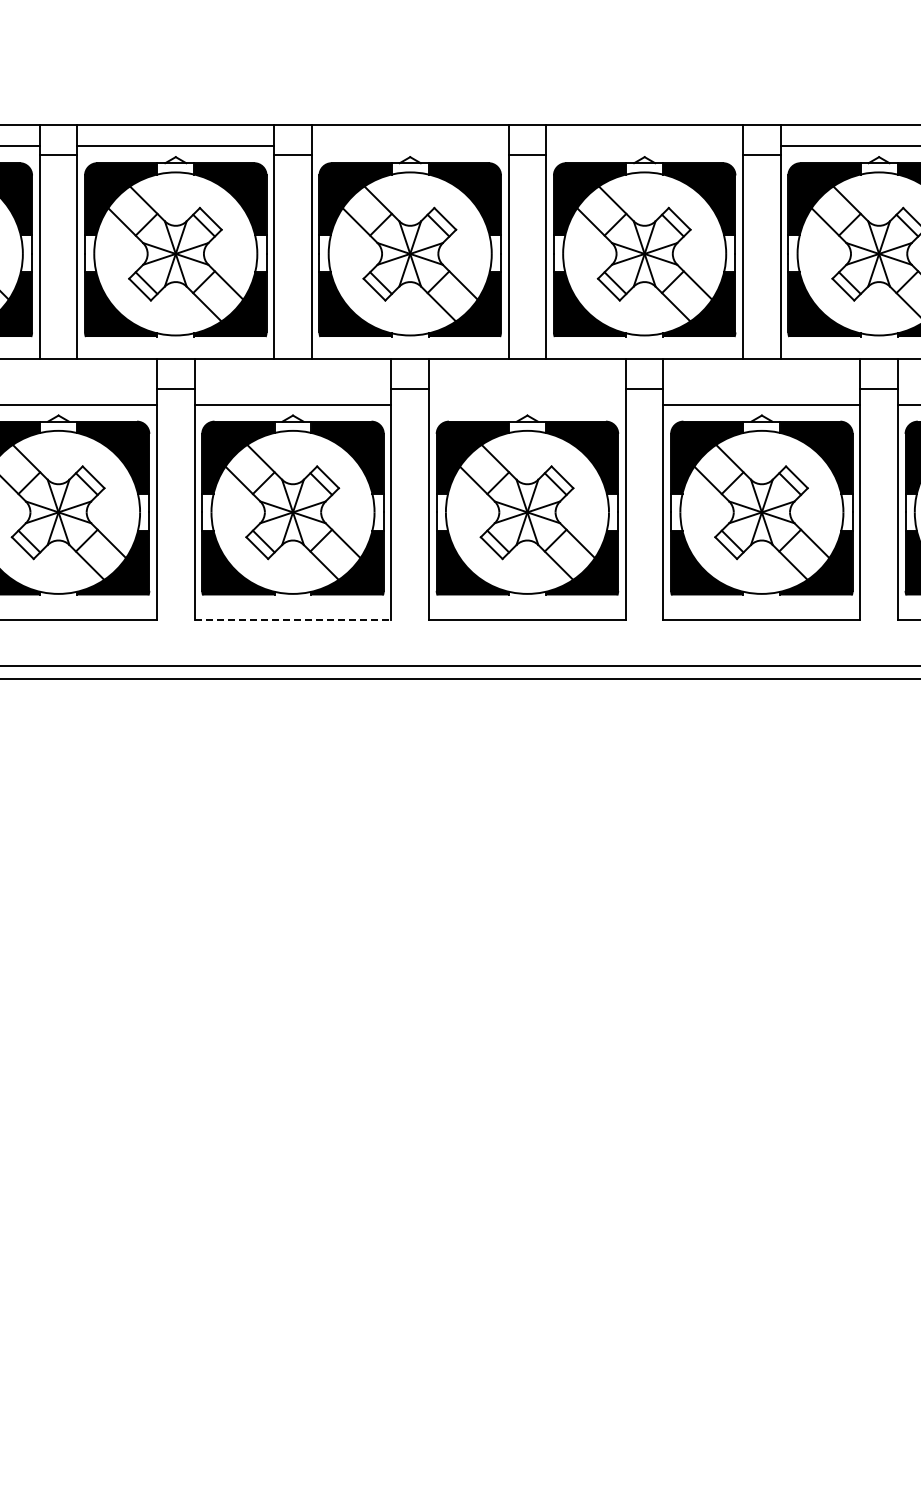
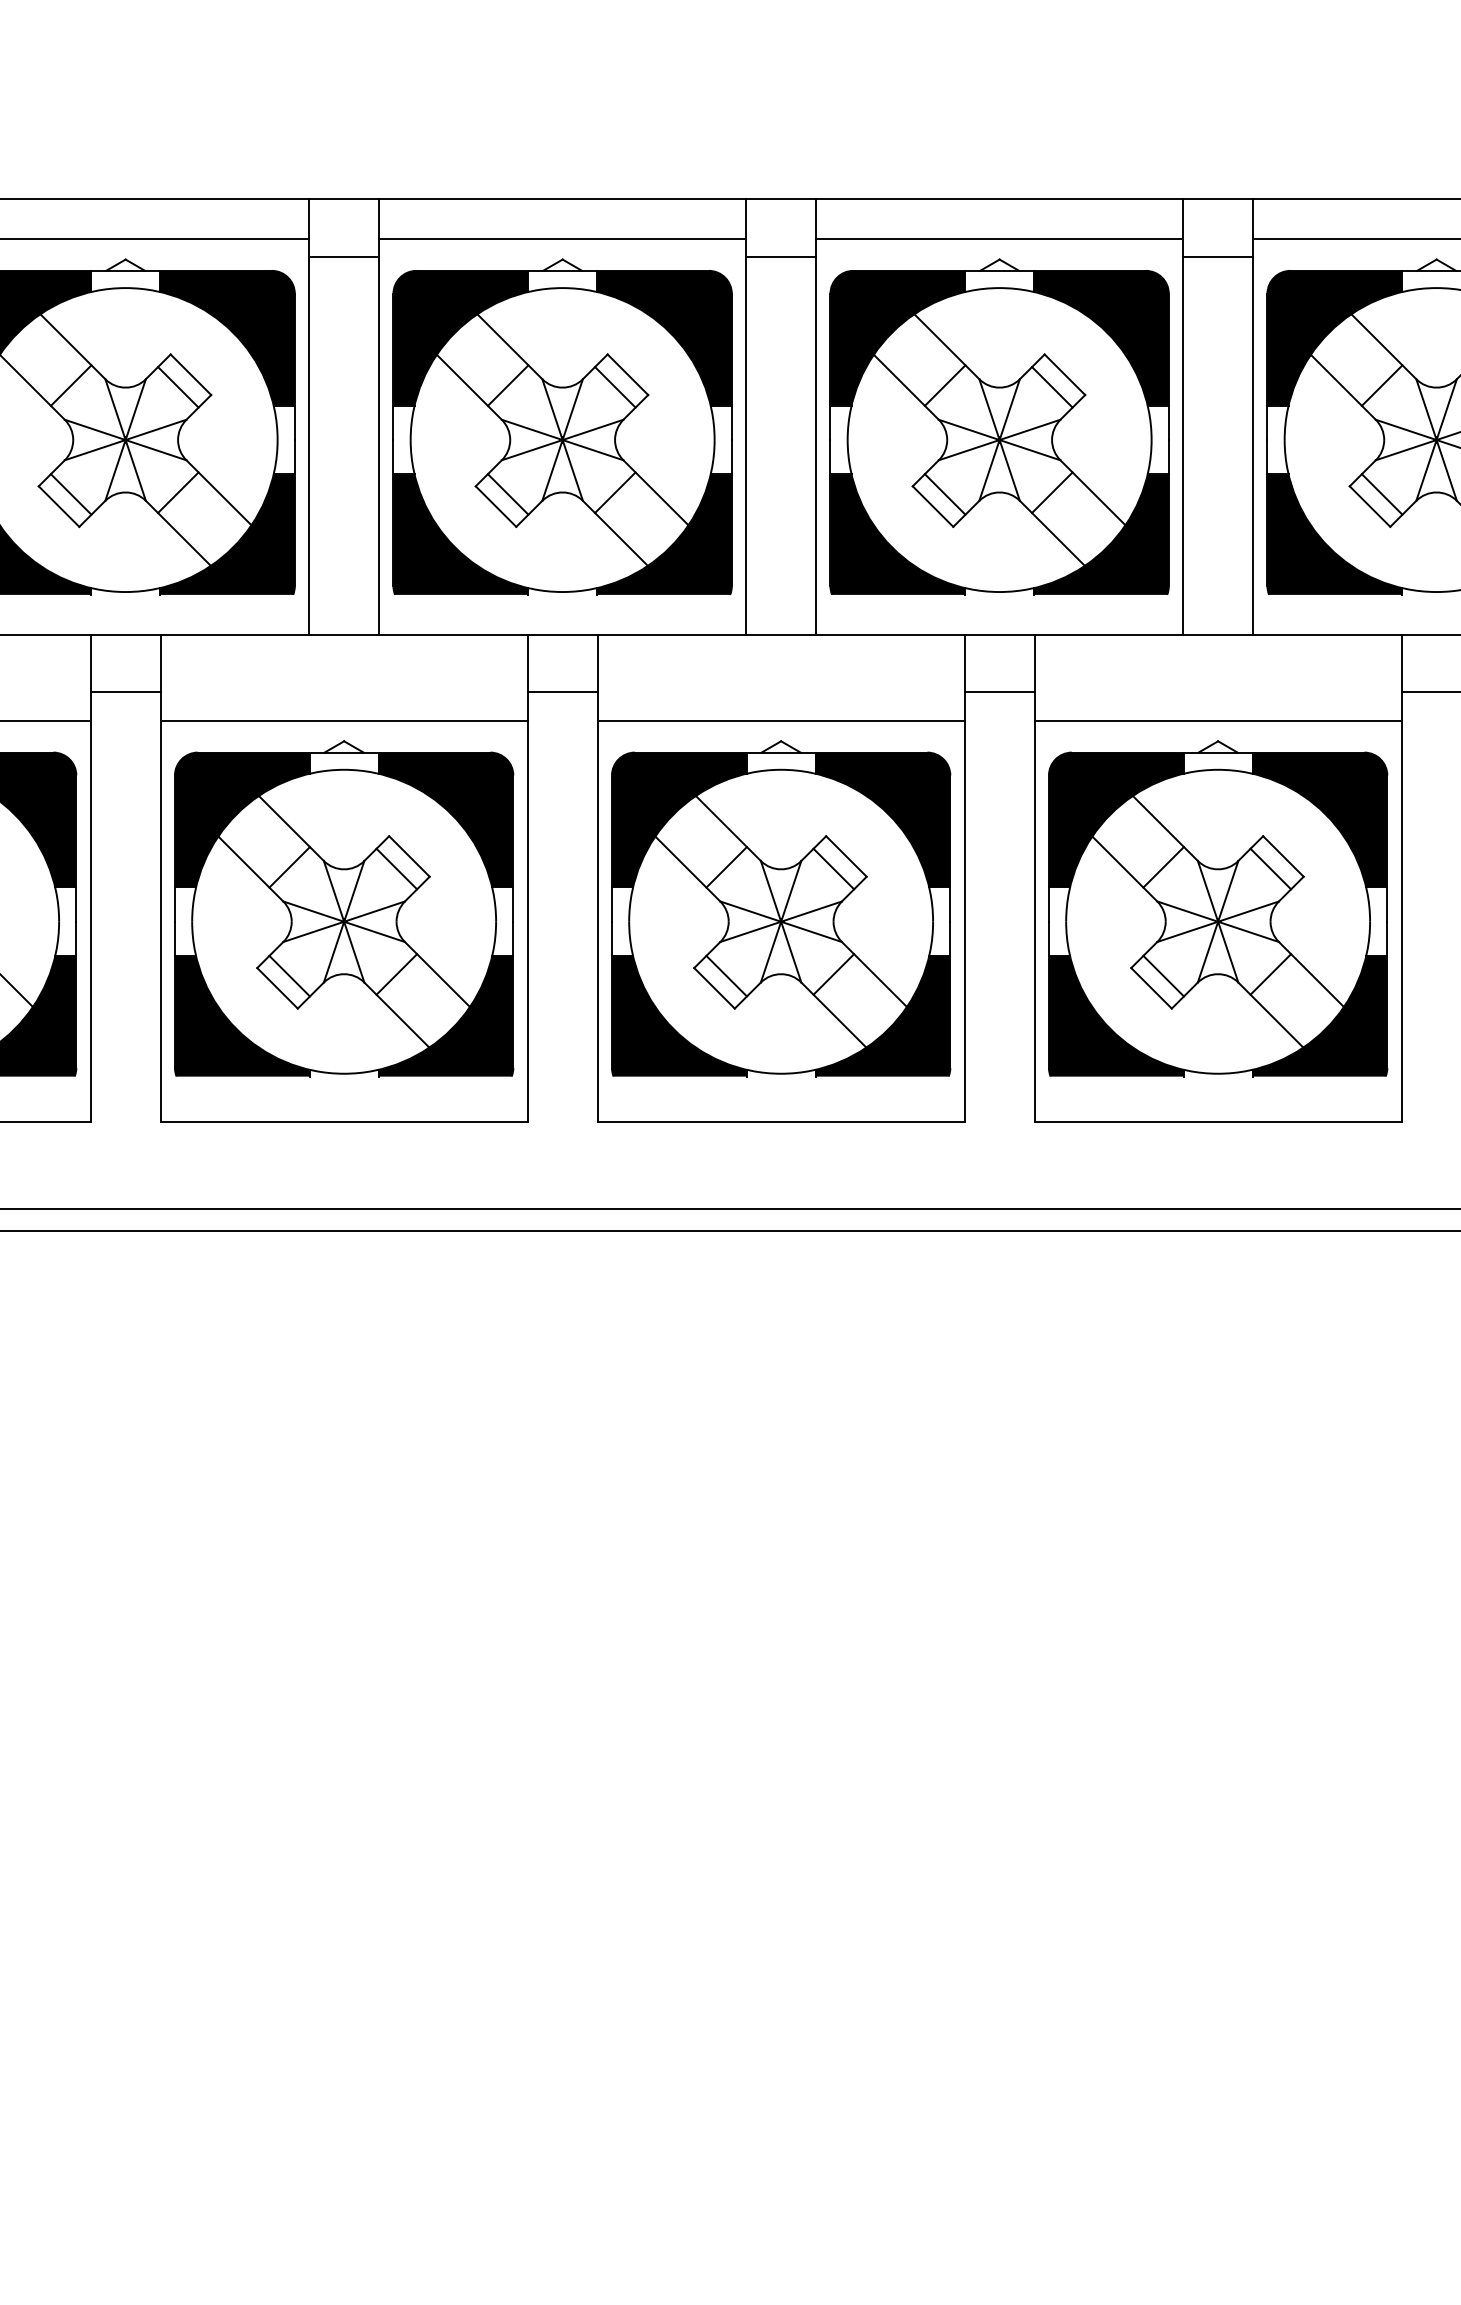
line: (409, 146) -> (561, 239), added
line: (644, 146) -> (999, 239), added
line: (527, 404) -> (781, 720), added
line: (293, 620) -> (345, 1123), dashed -> solid

